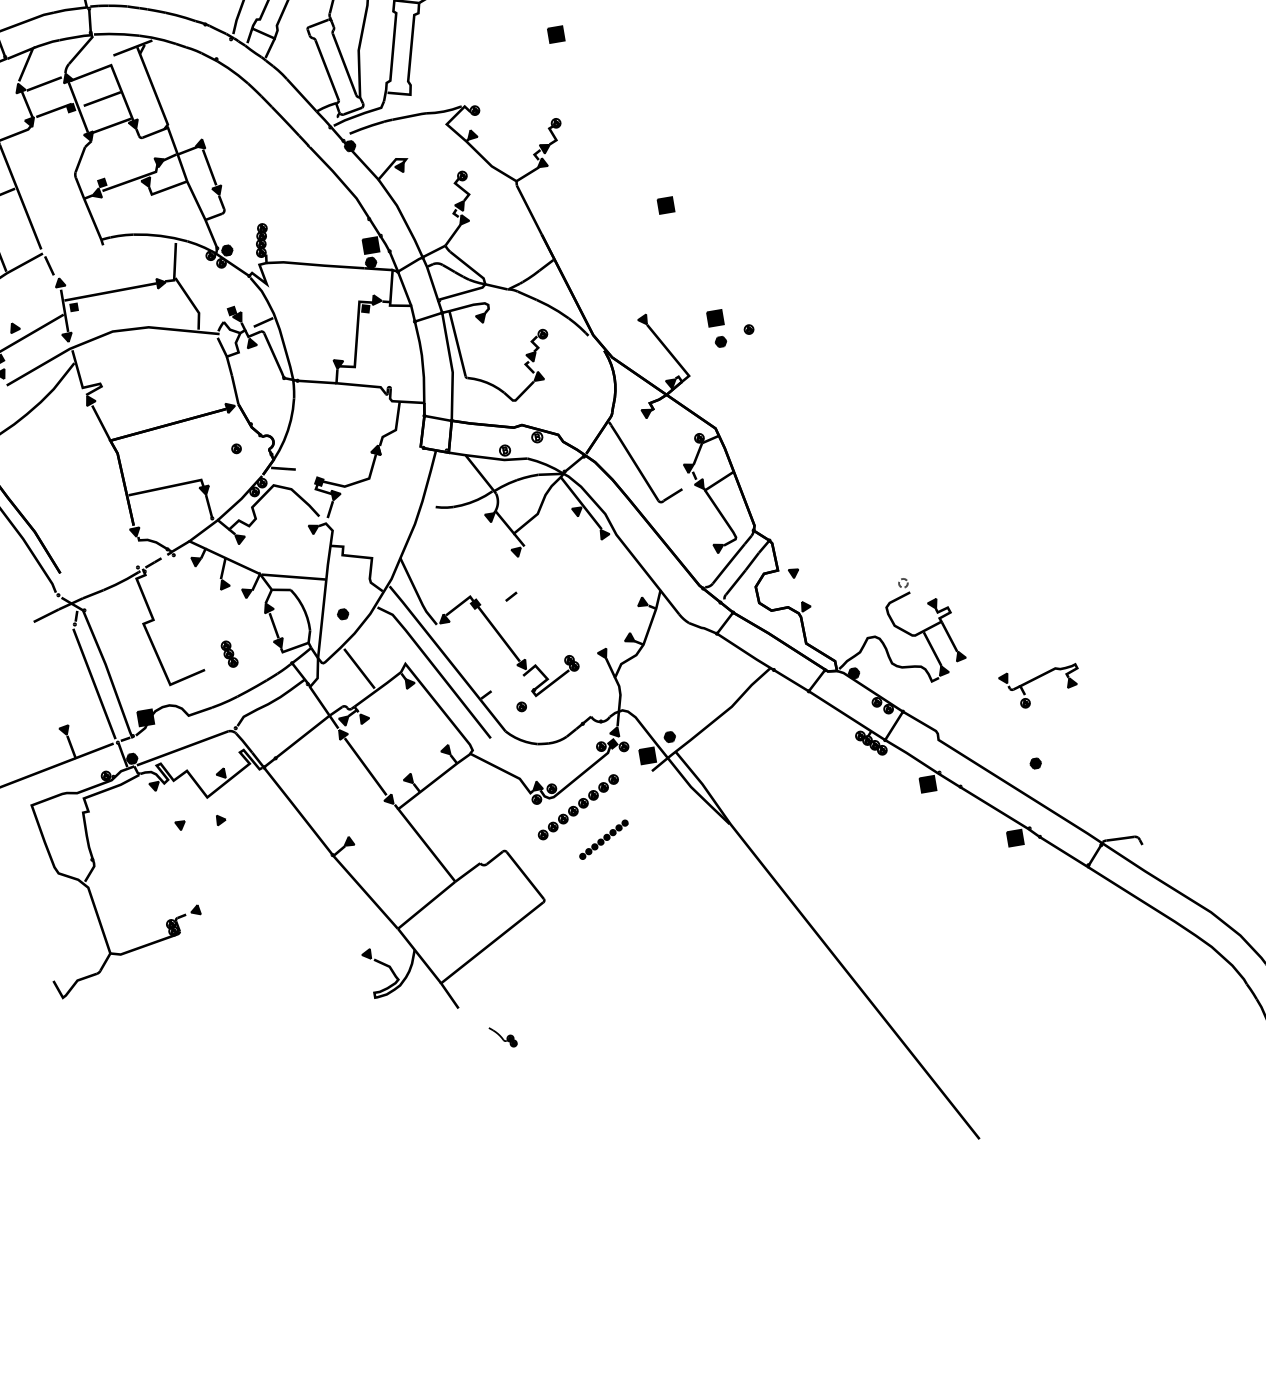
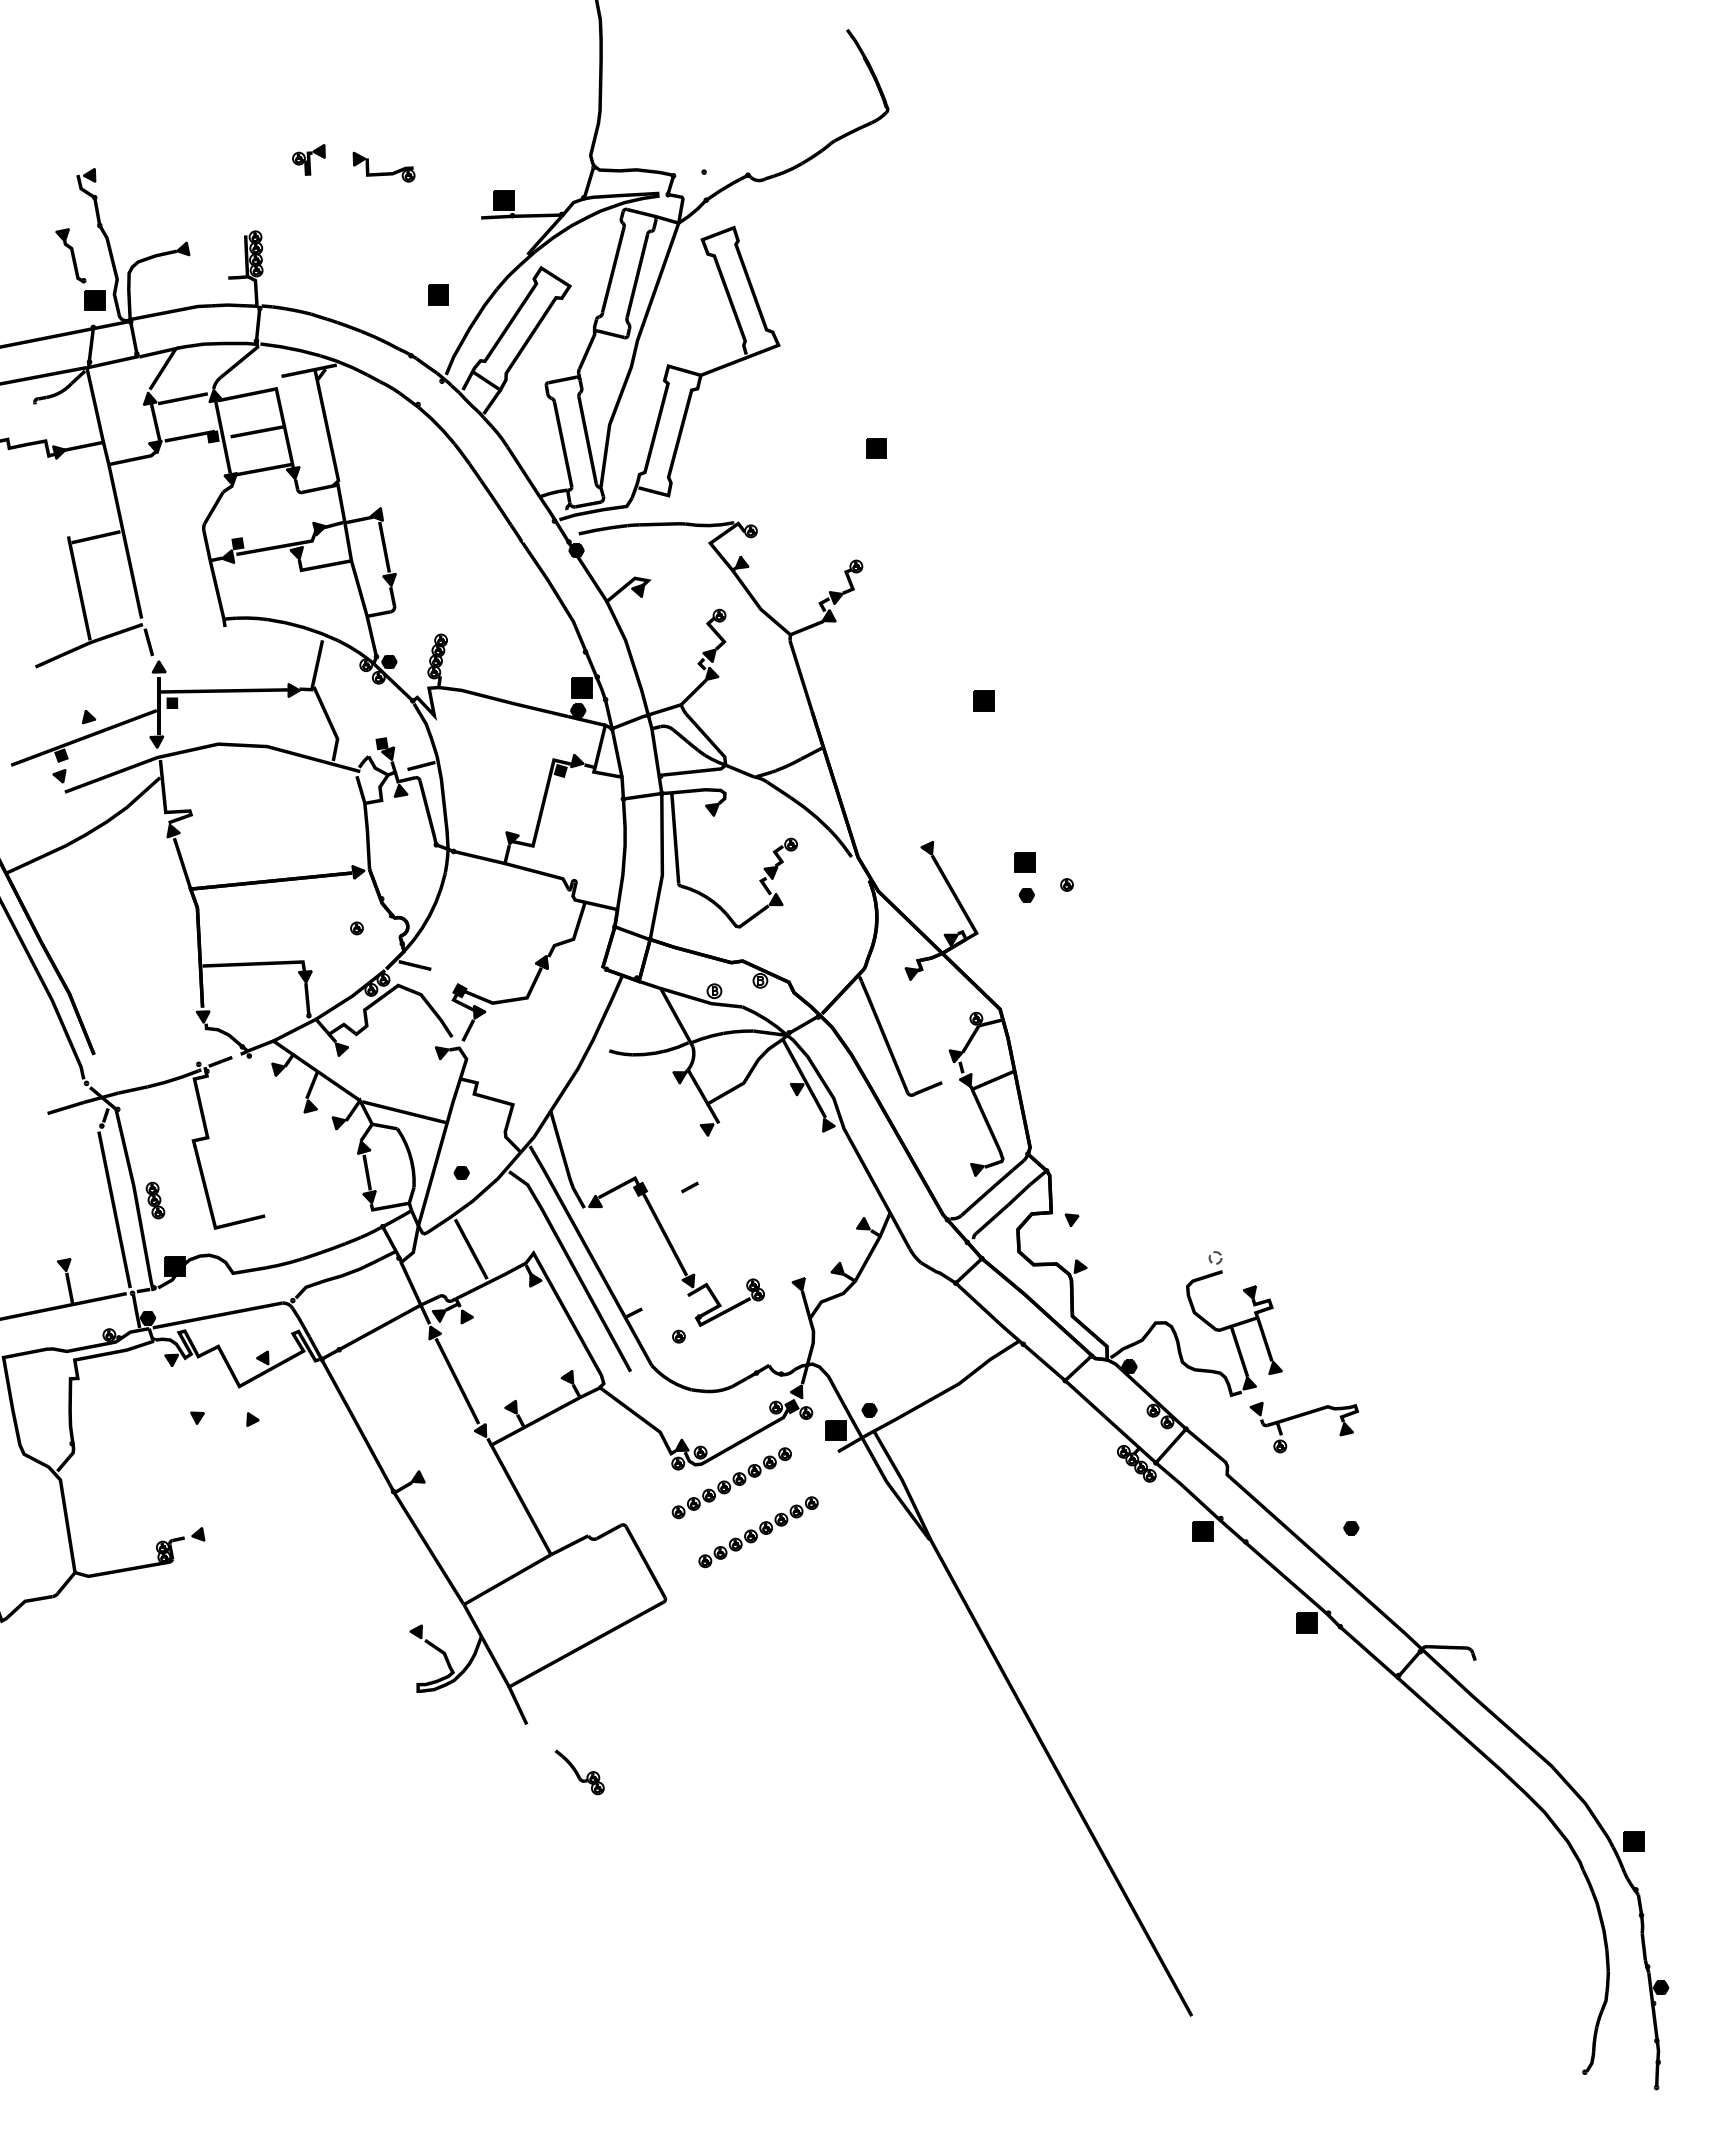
part: (229, 654) -> (155, 1200), moved
part: (1038, 678) -> (1303, 1416), moved
part: (603, 839) -> (758, 1532), size x1.67
part: (502, 1037) -> (579, 1772), size x1.43

